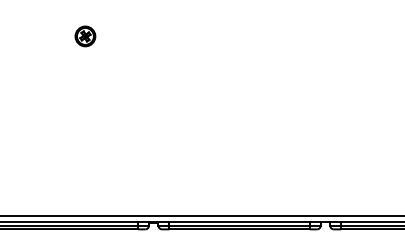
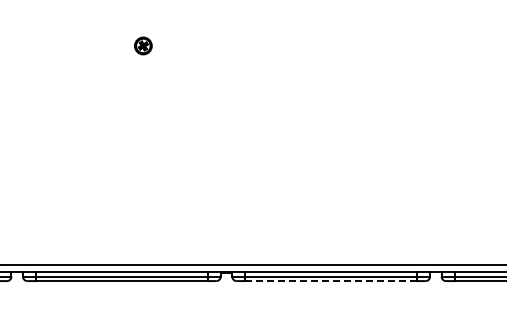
part: (85, 36) -> (143, 45), size x0.7
line: (239, 229) -> (331, 281), solid -> dashed

